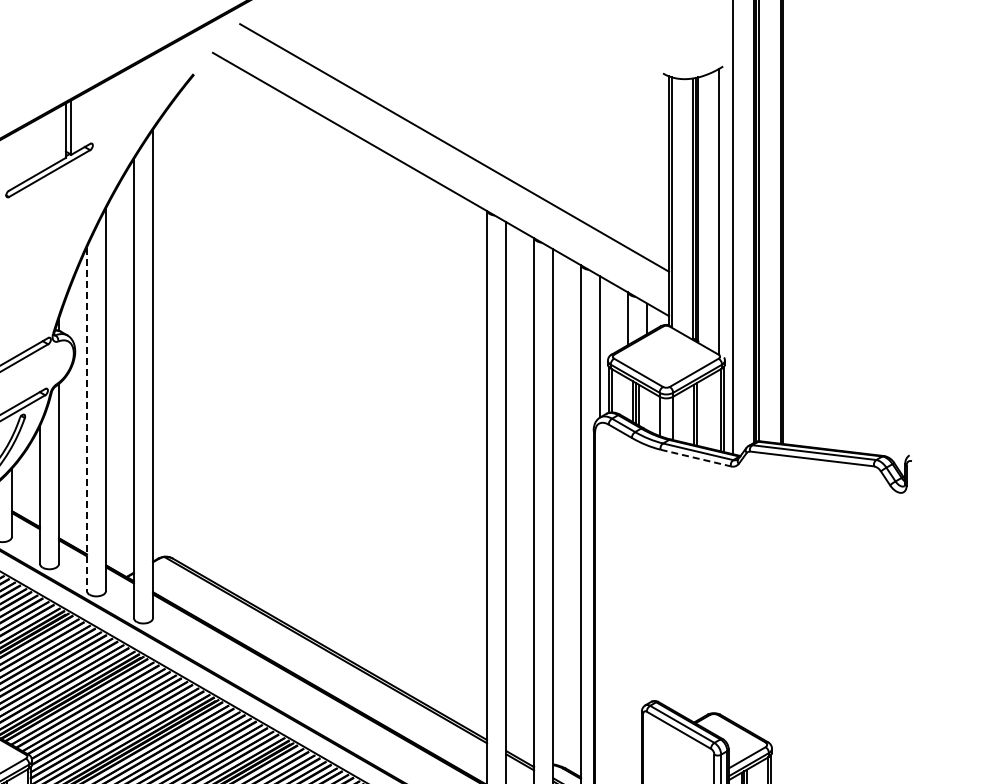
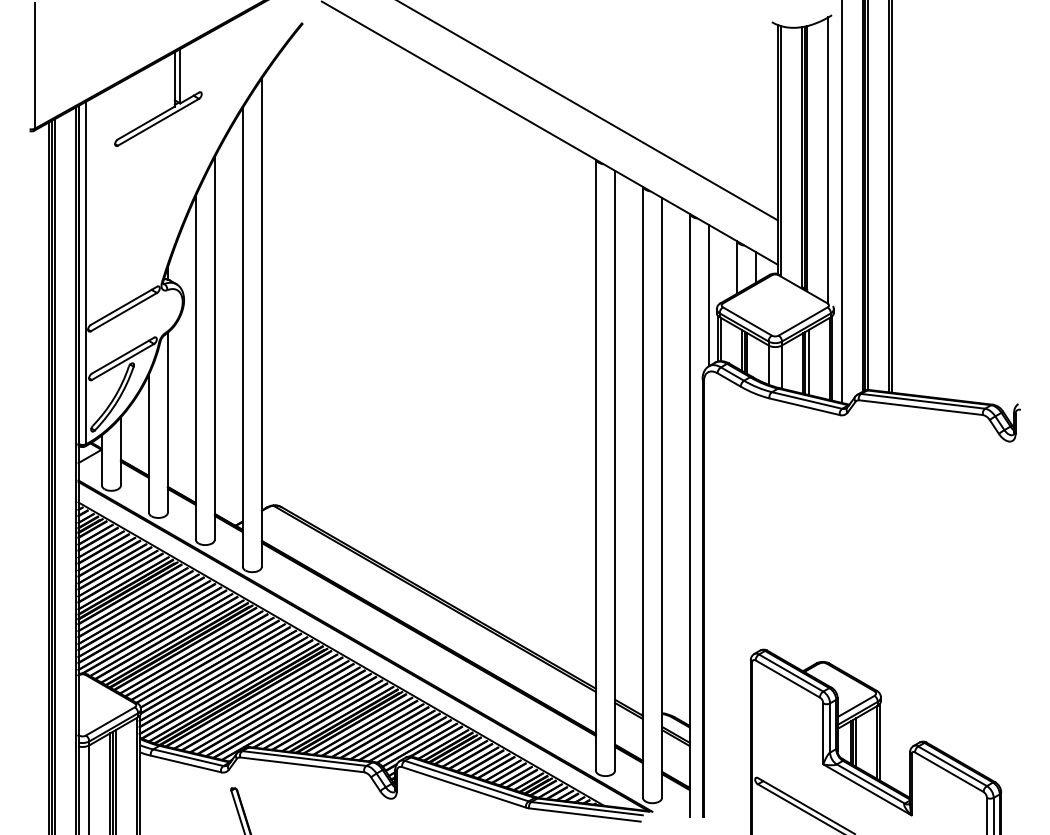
line: (699, 413) -> (808, 362), added
line: (86, 418) -> (195, 367), dashed -> solid
line: (696, 457) -> (805, 406), dashed -> solid

